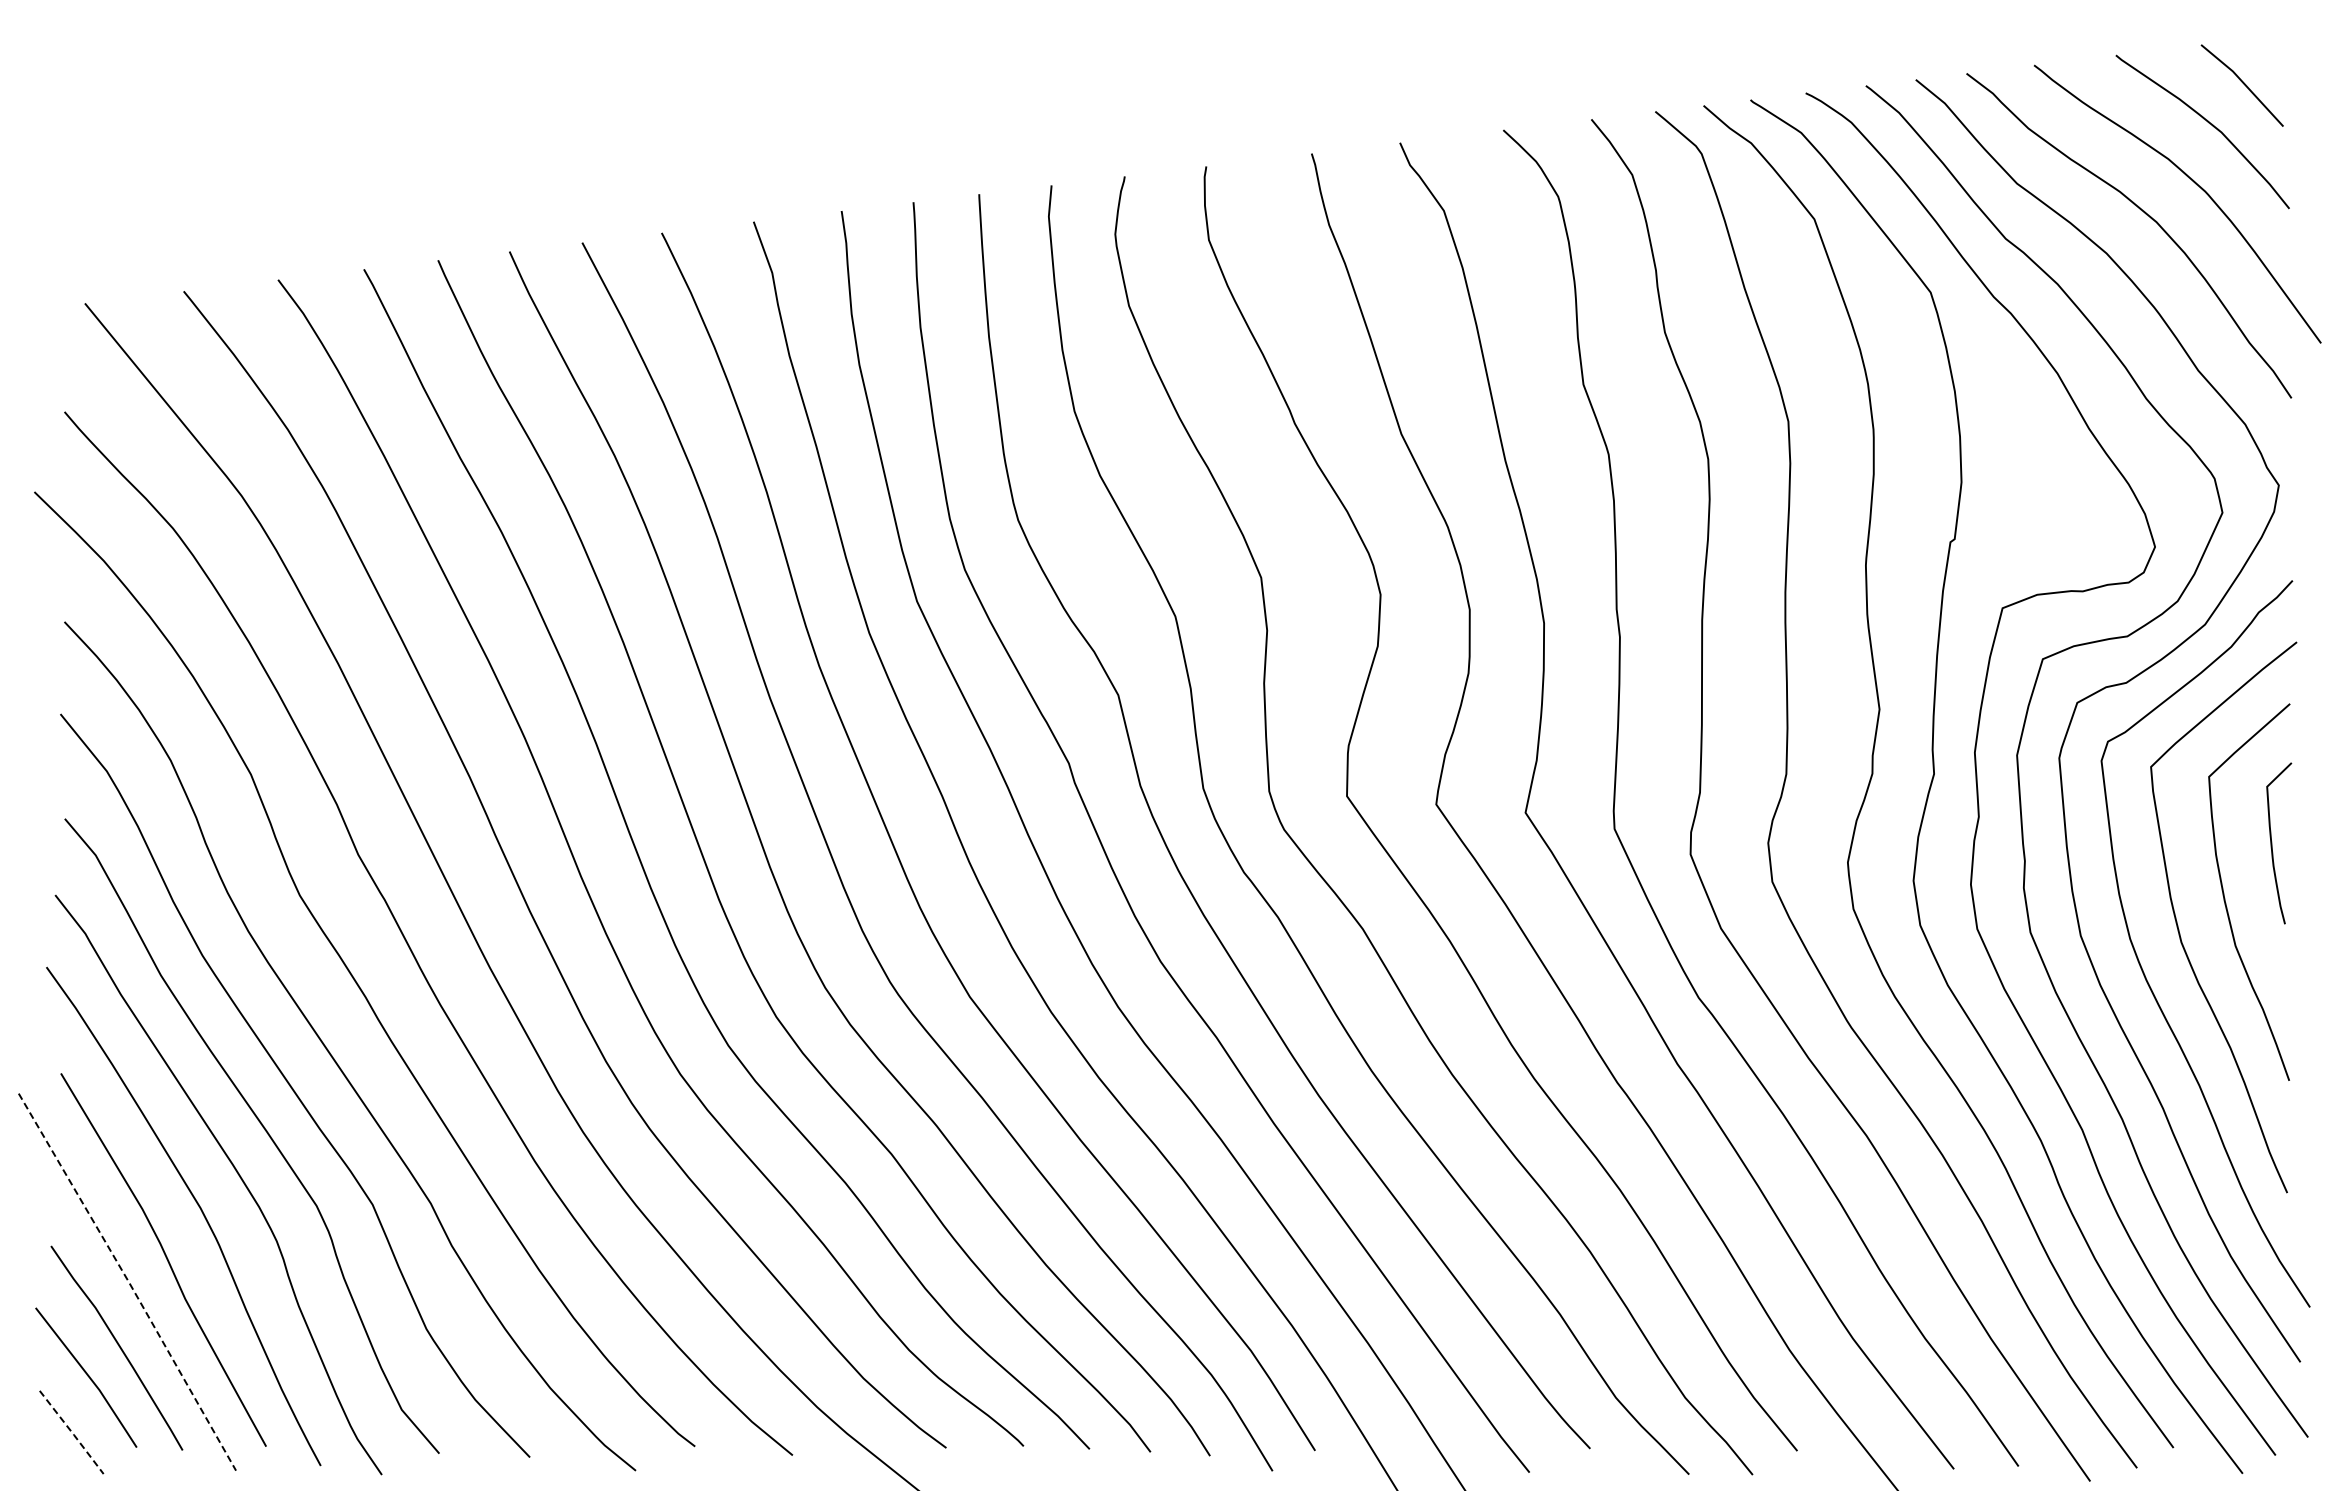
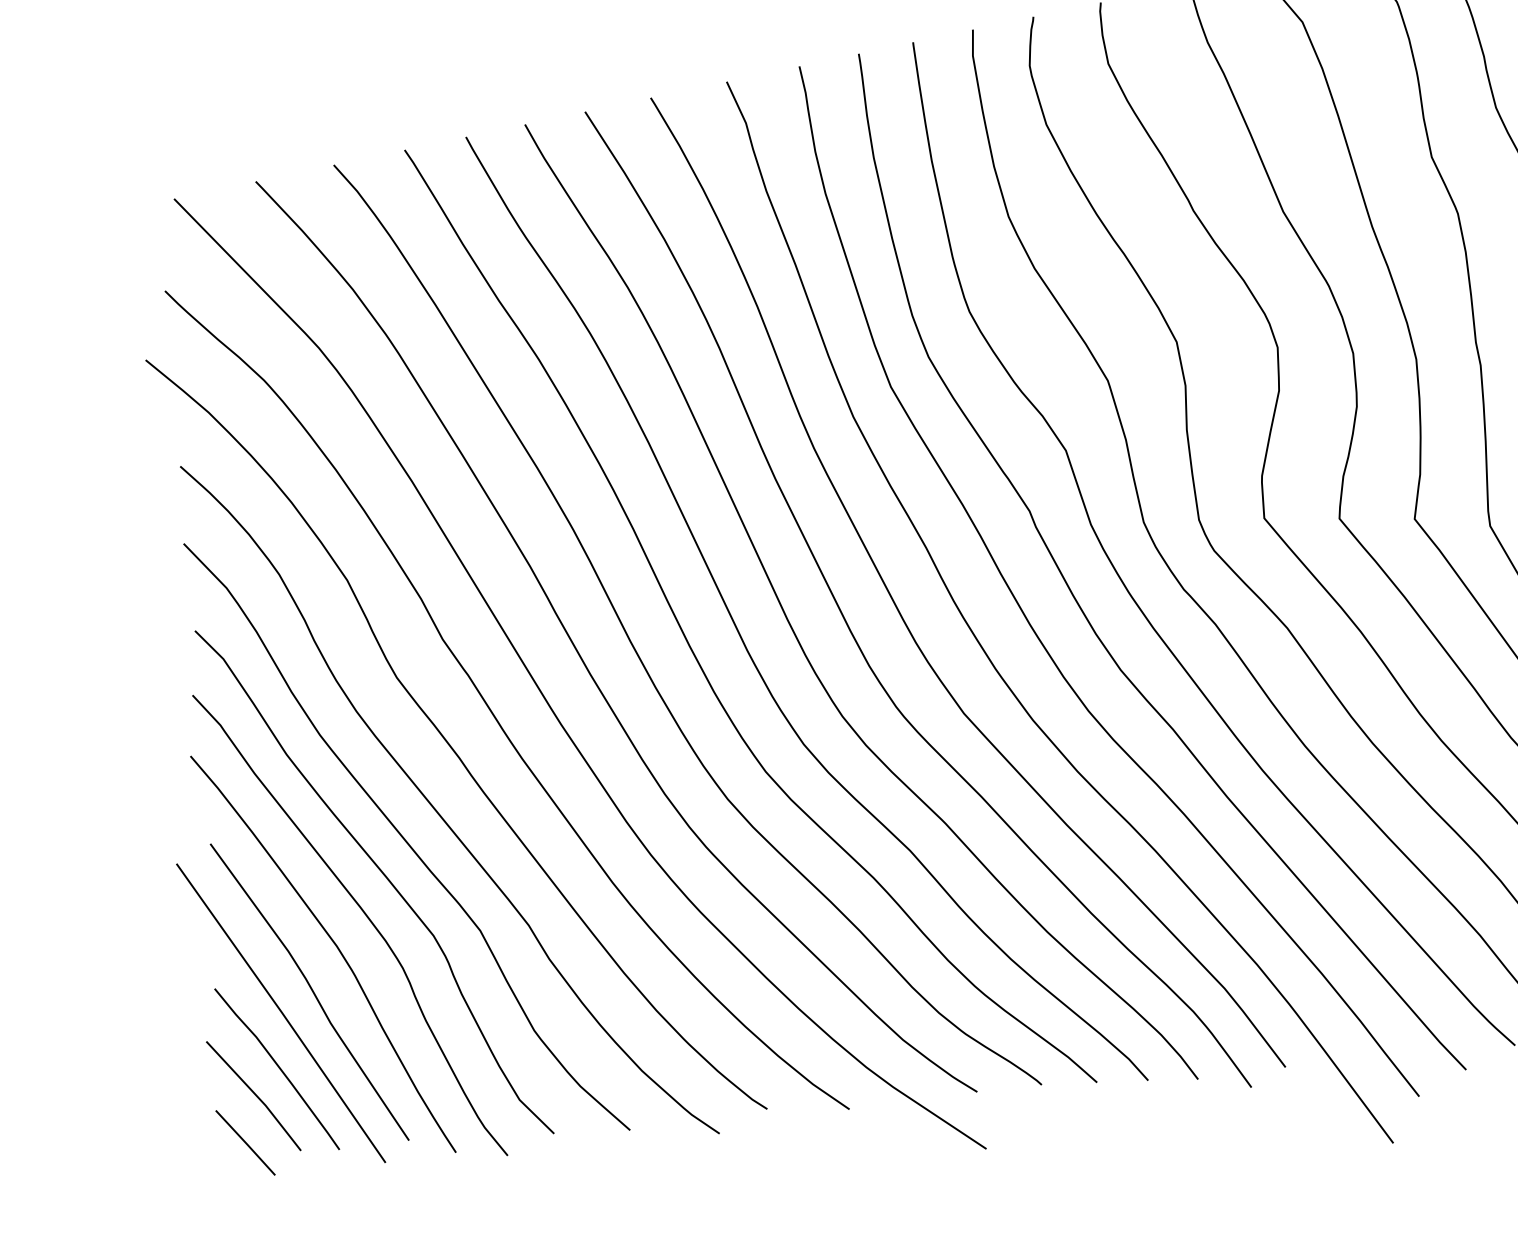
line: (128, 1281) -> (281, 1012), dashed -> solid
line: (72, 1432) -> (246, 1142), dashed -> solid

